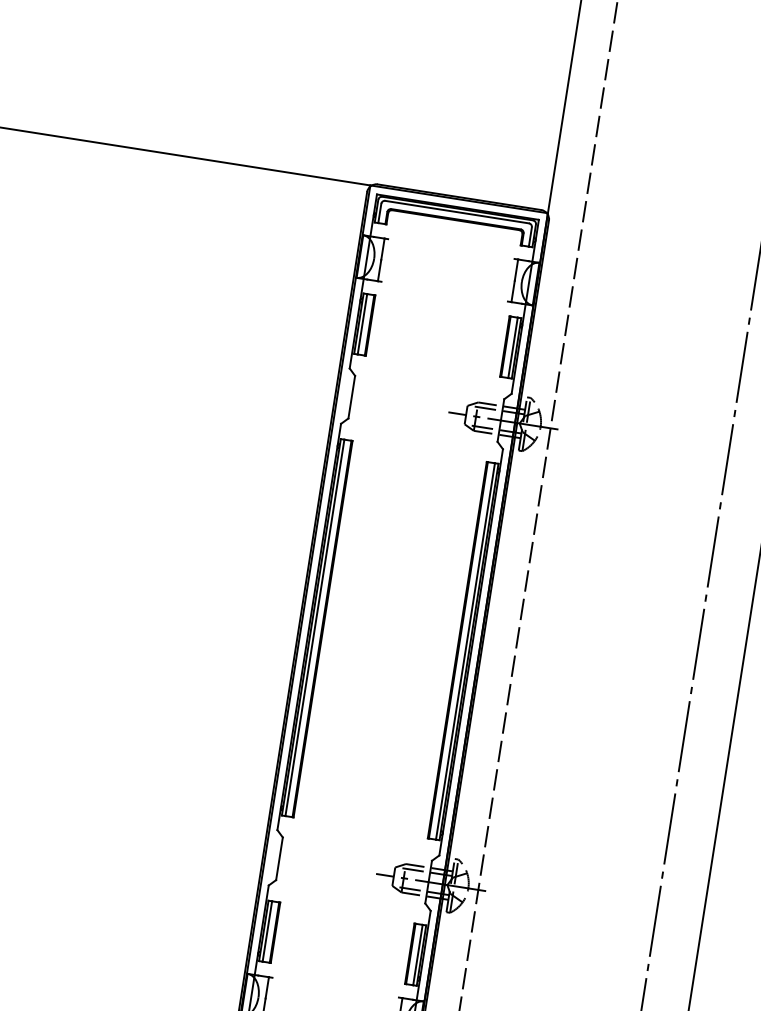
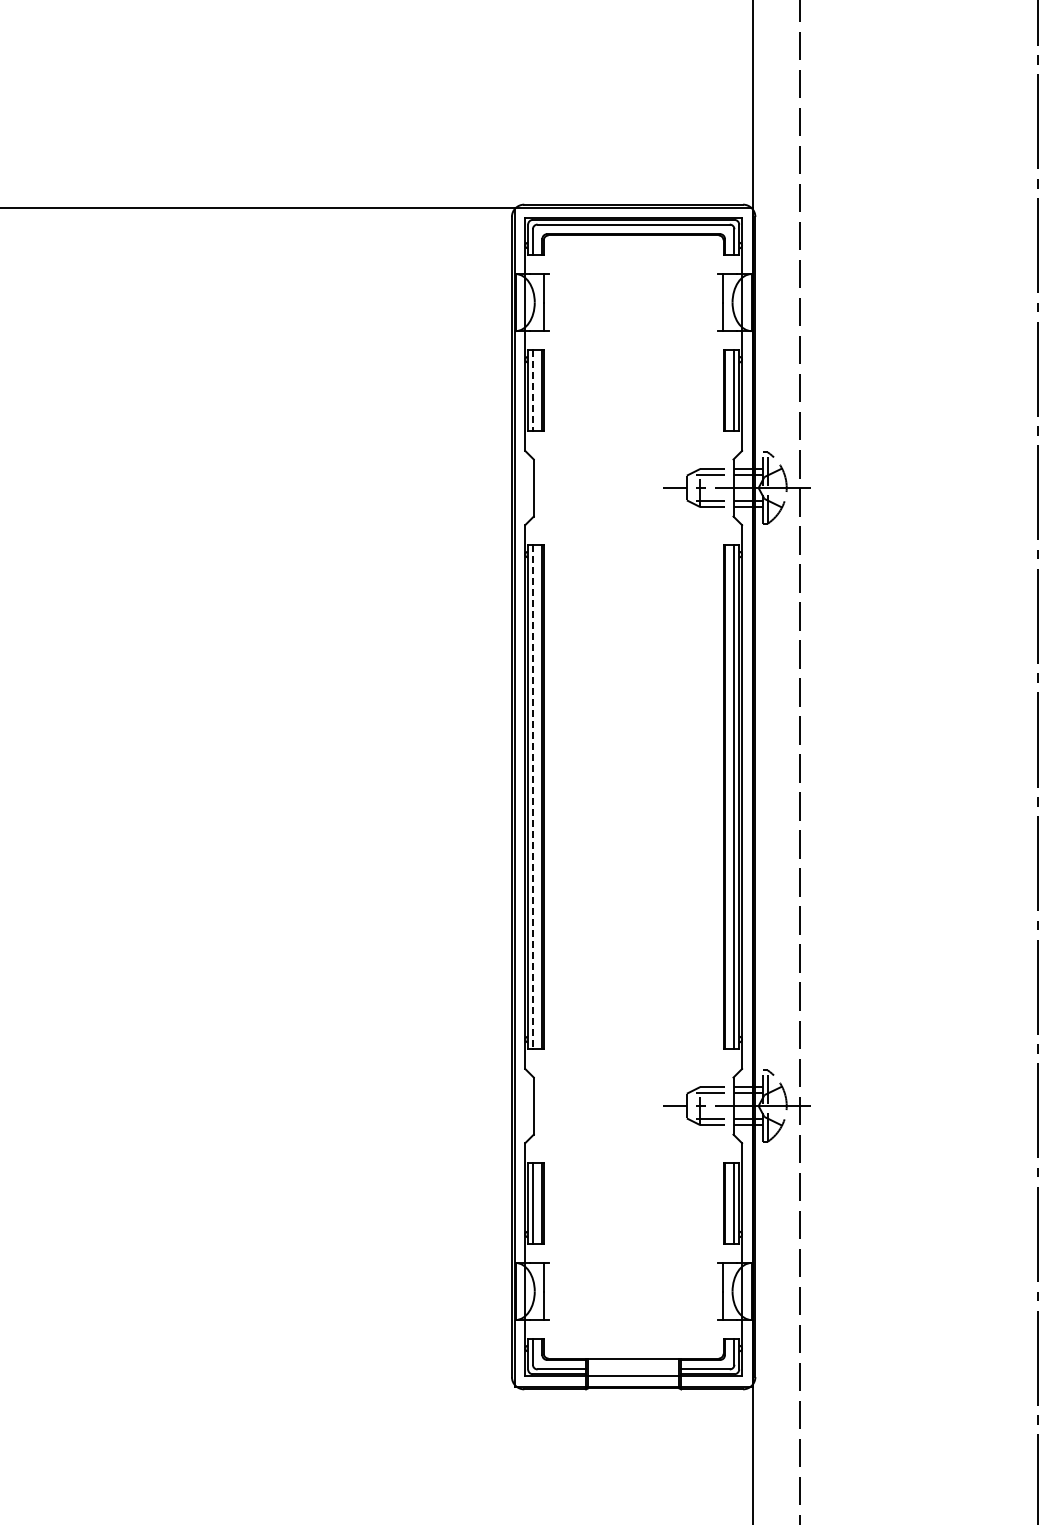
line: (362, 324) -> (532, 391), solid -> dashed
line: (314, 628) -> (532, 797), solid -> dashed

